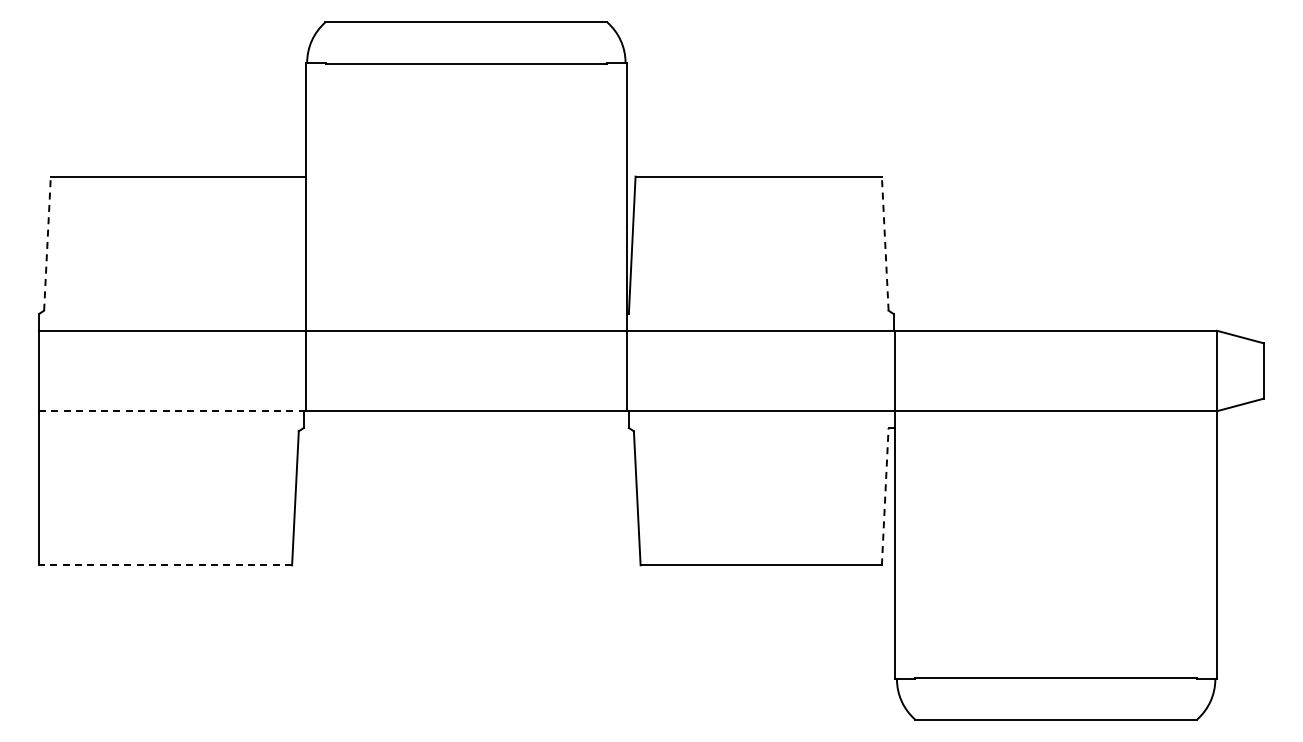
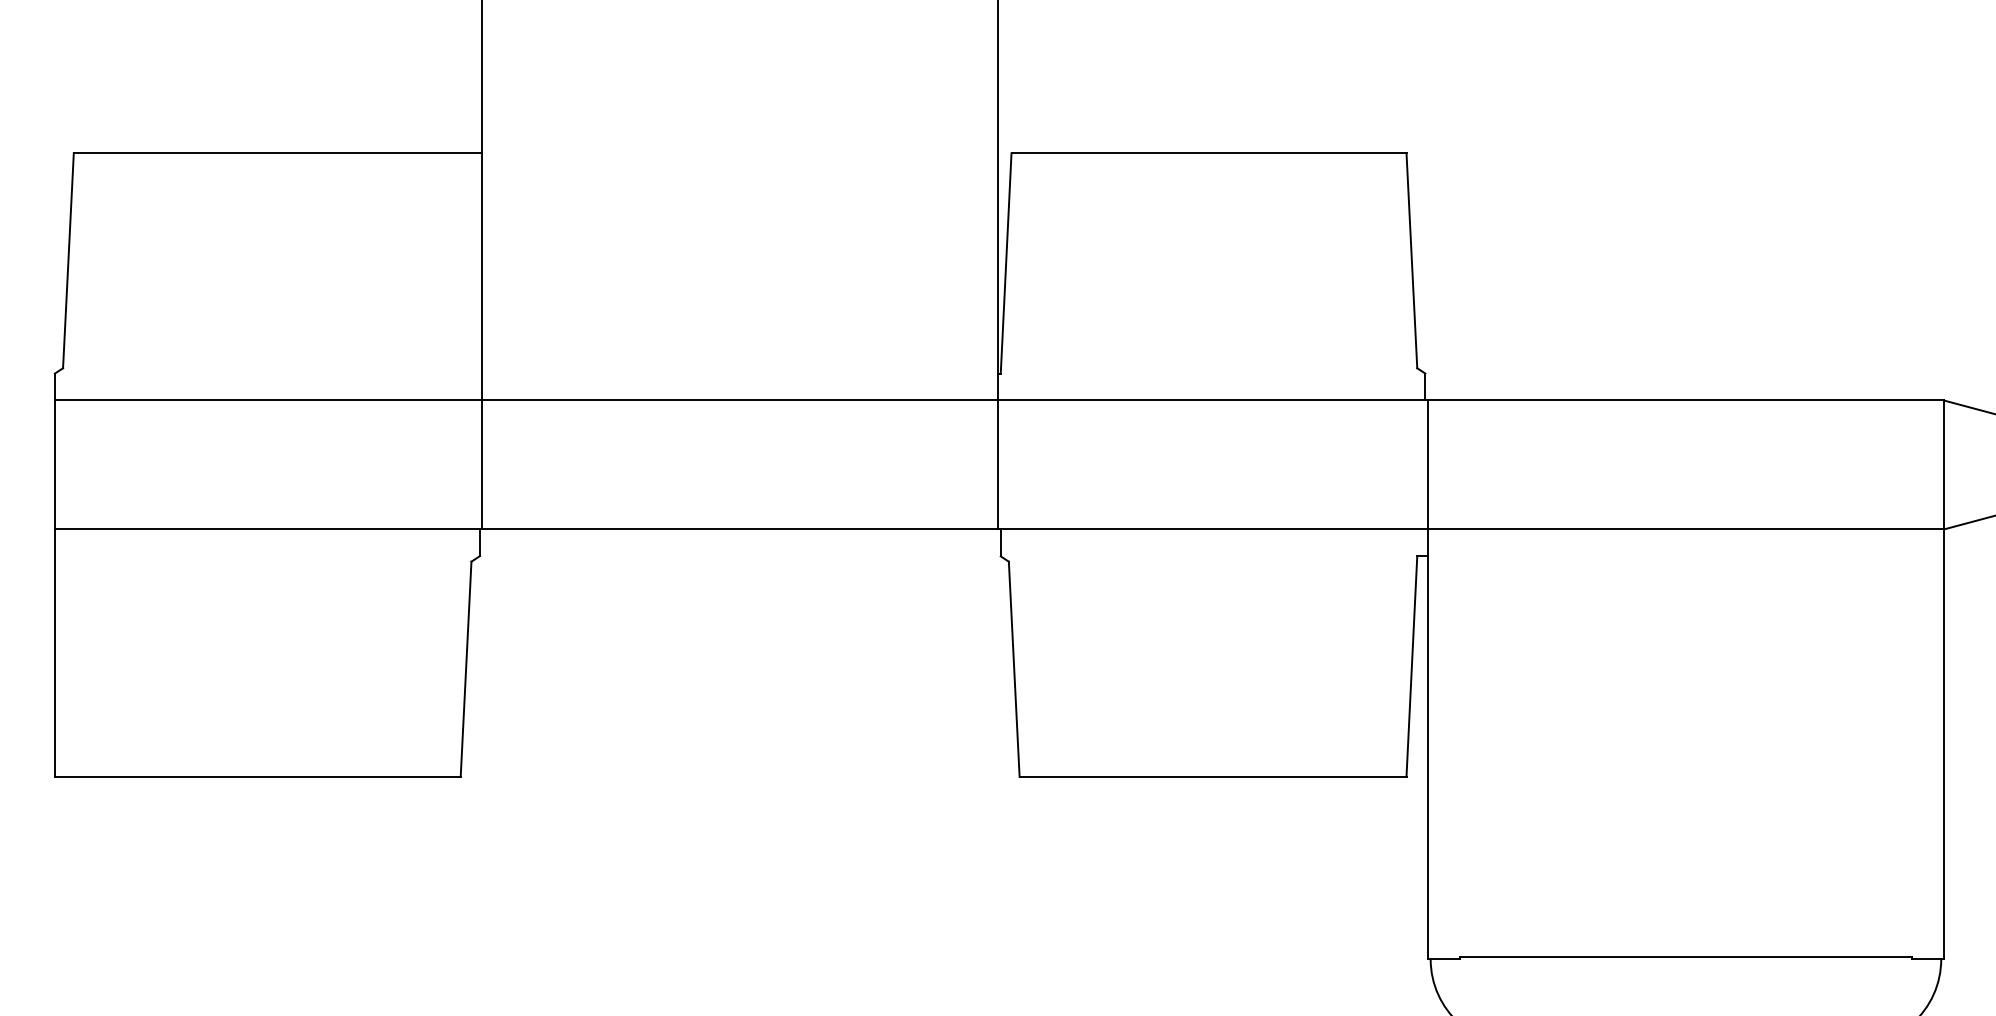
line: (47, 243) -> (68, 260), dashed -> solid
line: (885, 243) -> (1412, 260), dashed -> solid
line: (171, 411) -> (267, 529), dashed -> solid
line: (885, 496) -> (1412, 666), dashed -> solid
line: (165, 565) -> (257, 776), dashed -> solid

